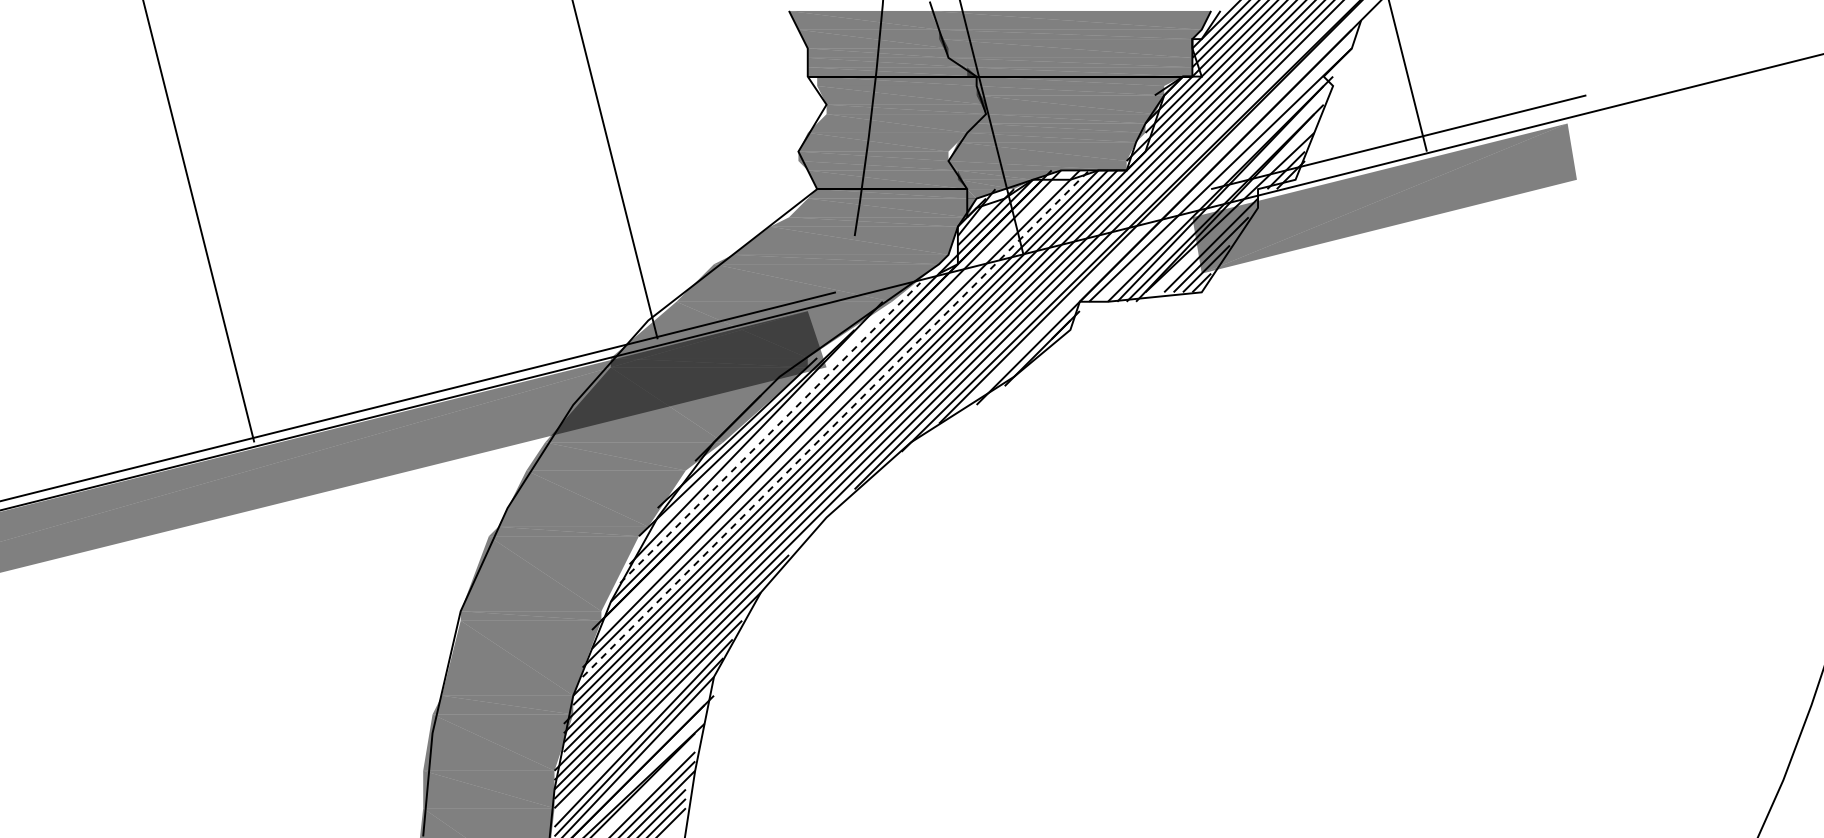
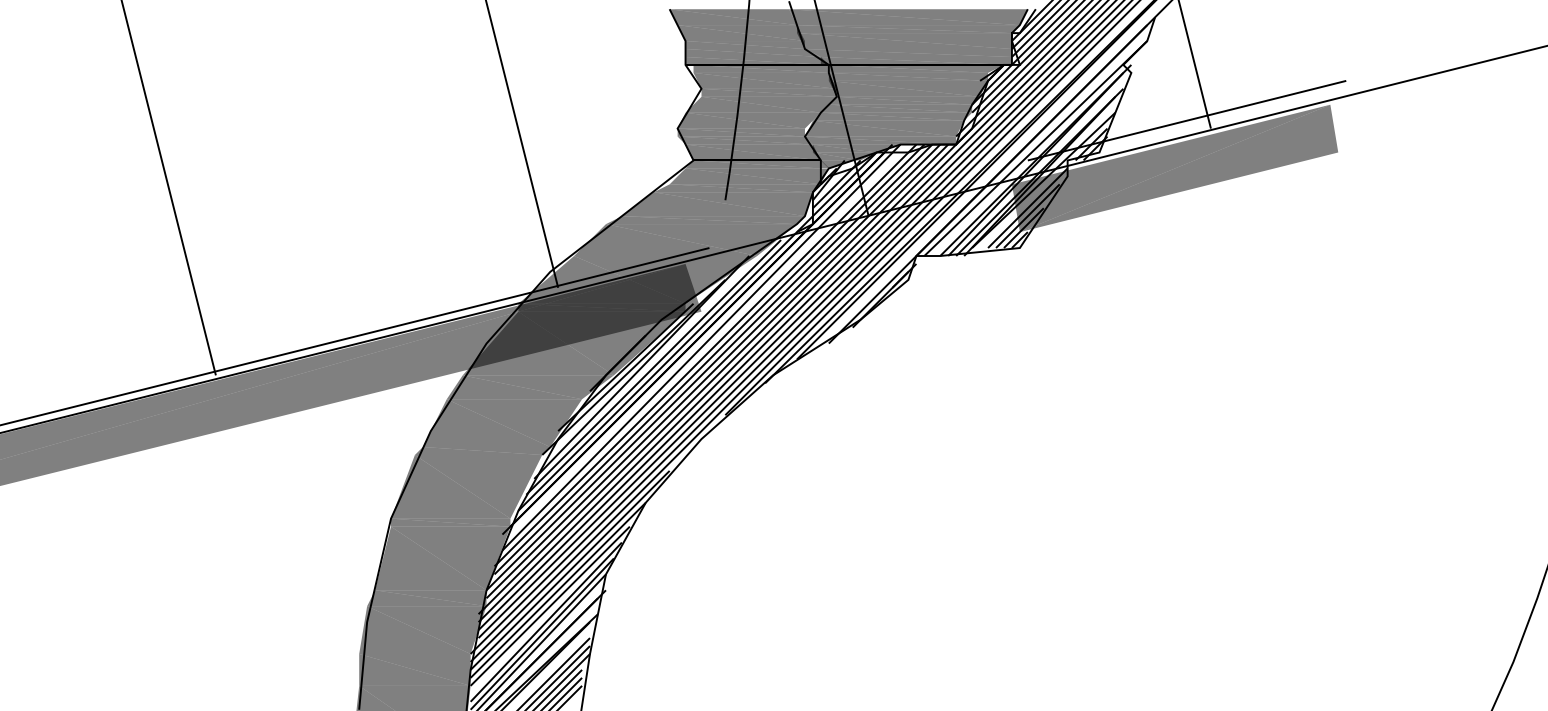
line: (836, 423) -> (709, 359), dashed -> solid
line: (770, 432) -> (653, 366), dashed -> solid

